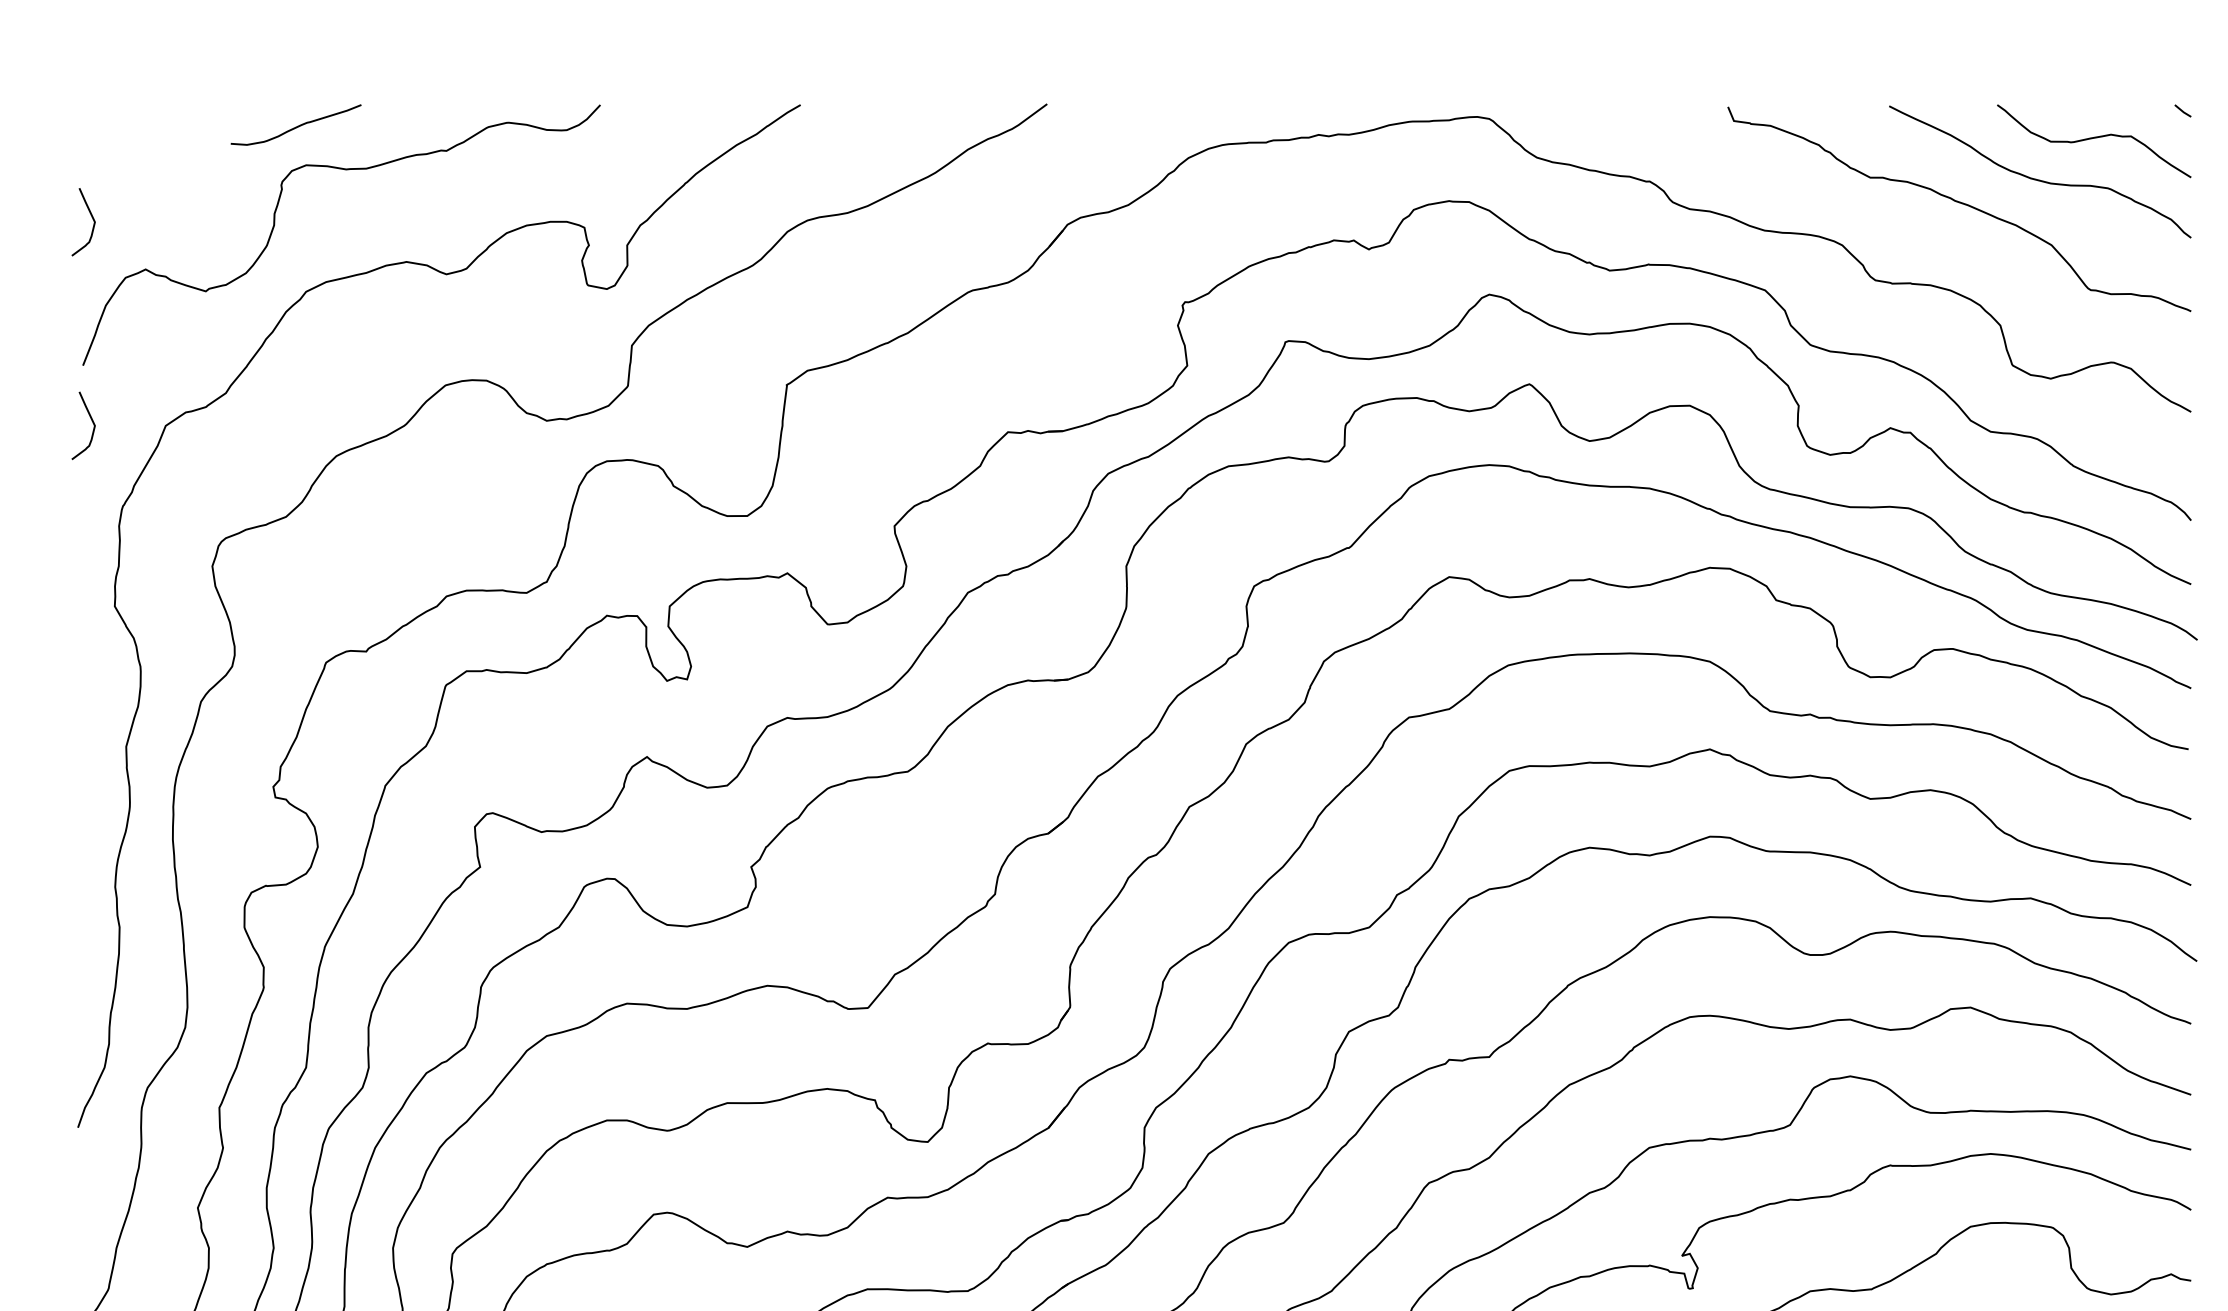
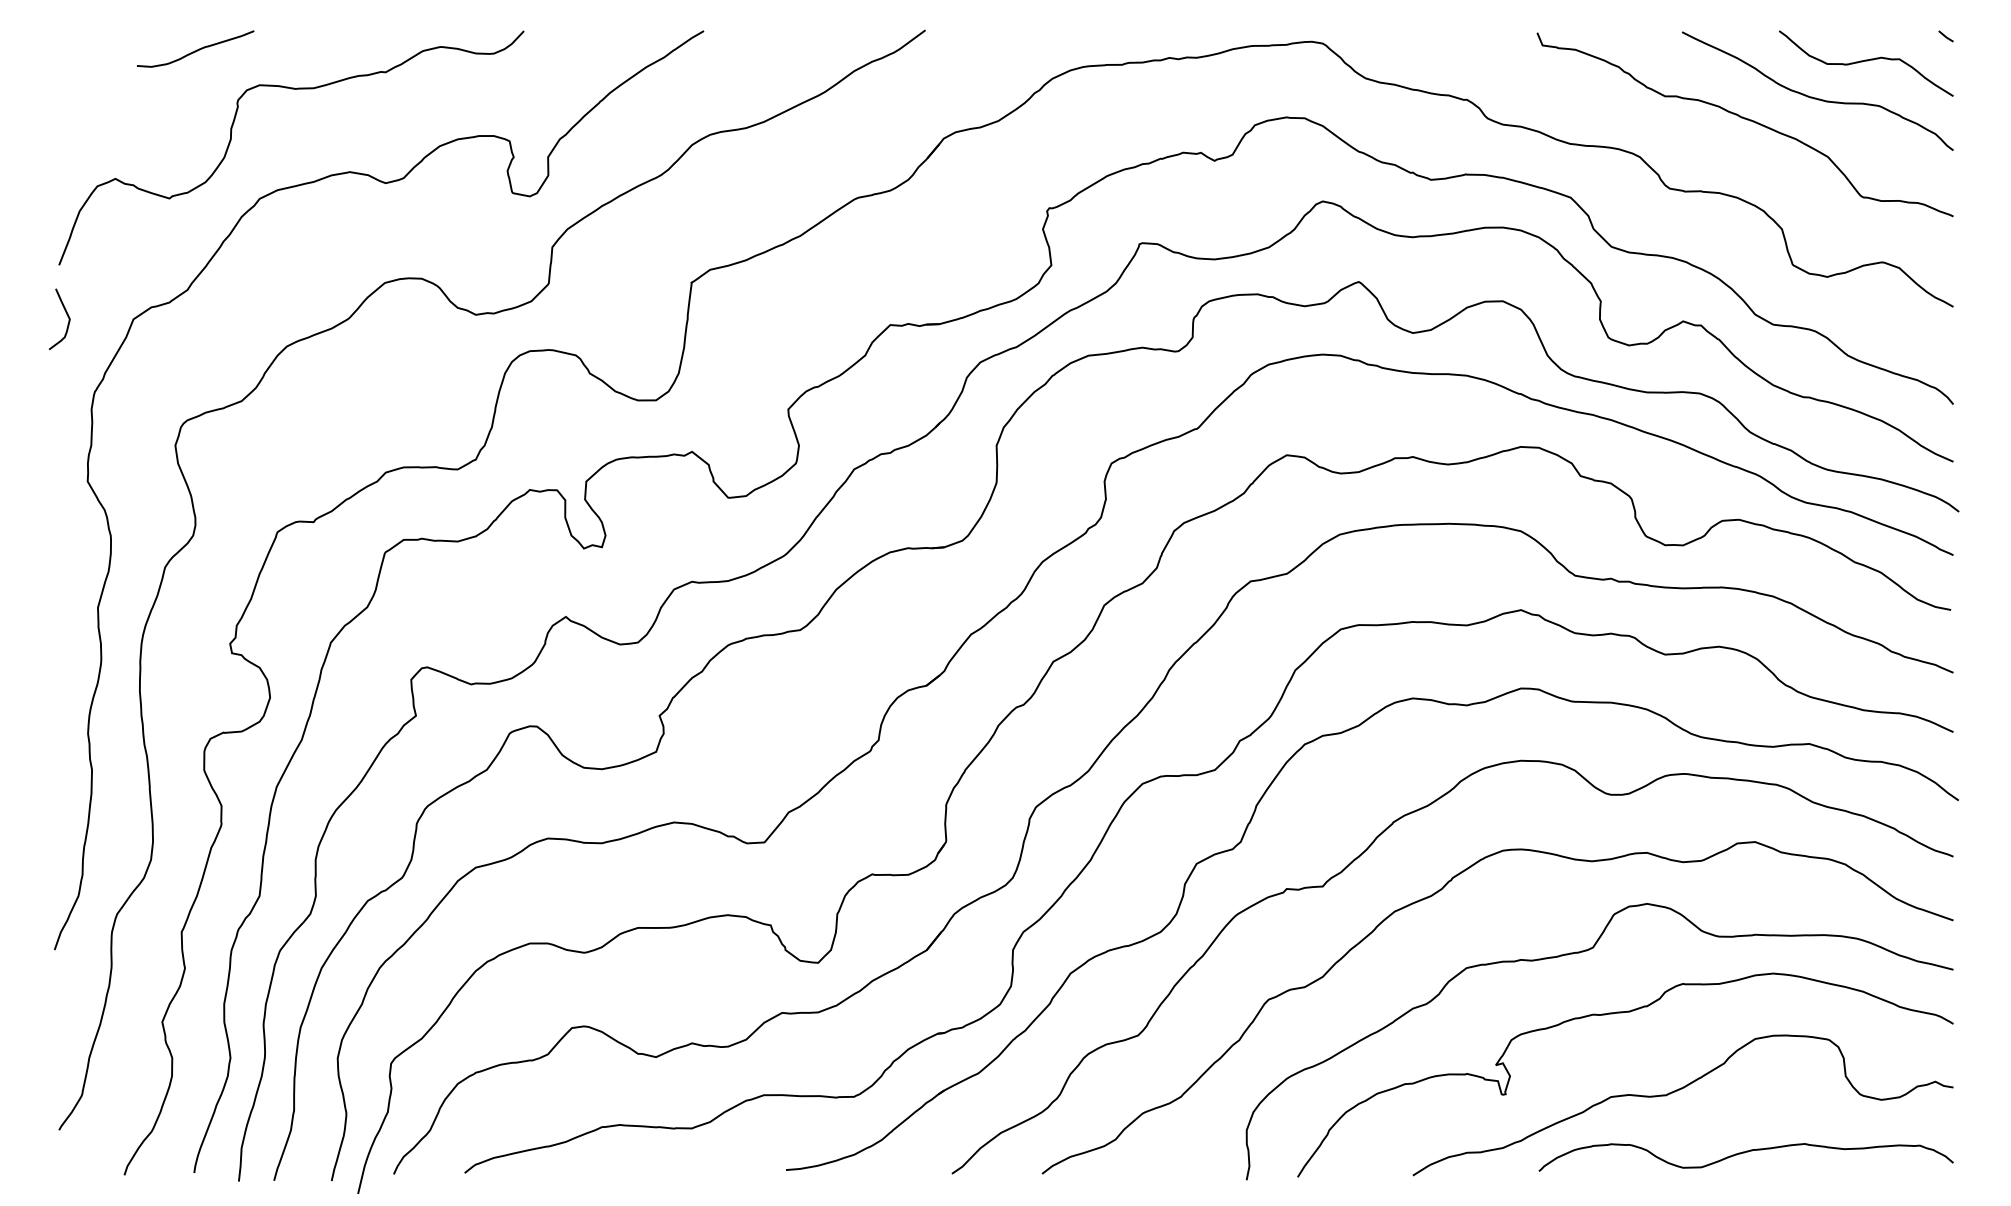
curve: (297, 125) -> (196, 49), moved
curve: (92, 219) -> (67, 133), removed

